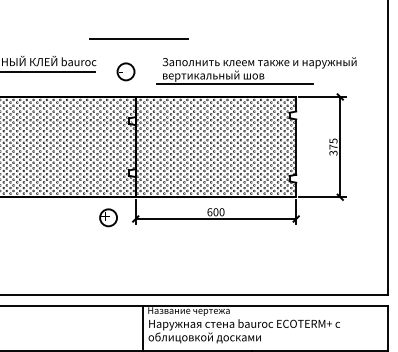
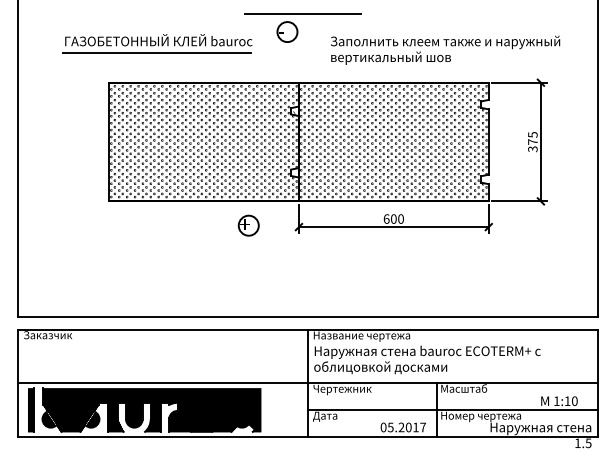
part: (126, 71) -> (287, 31), moved
line: (234, 84) -> (415, 67), removed
part: (108, 217) -> (248, 225), moved

